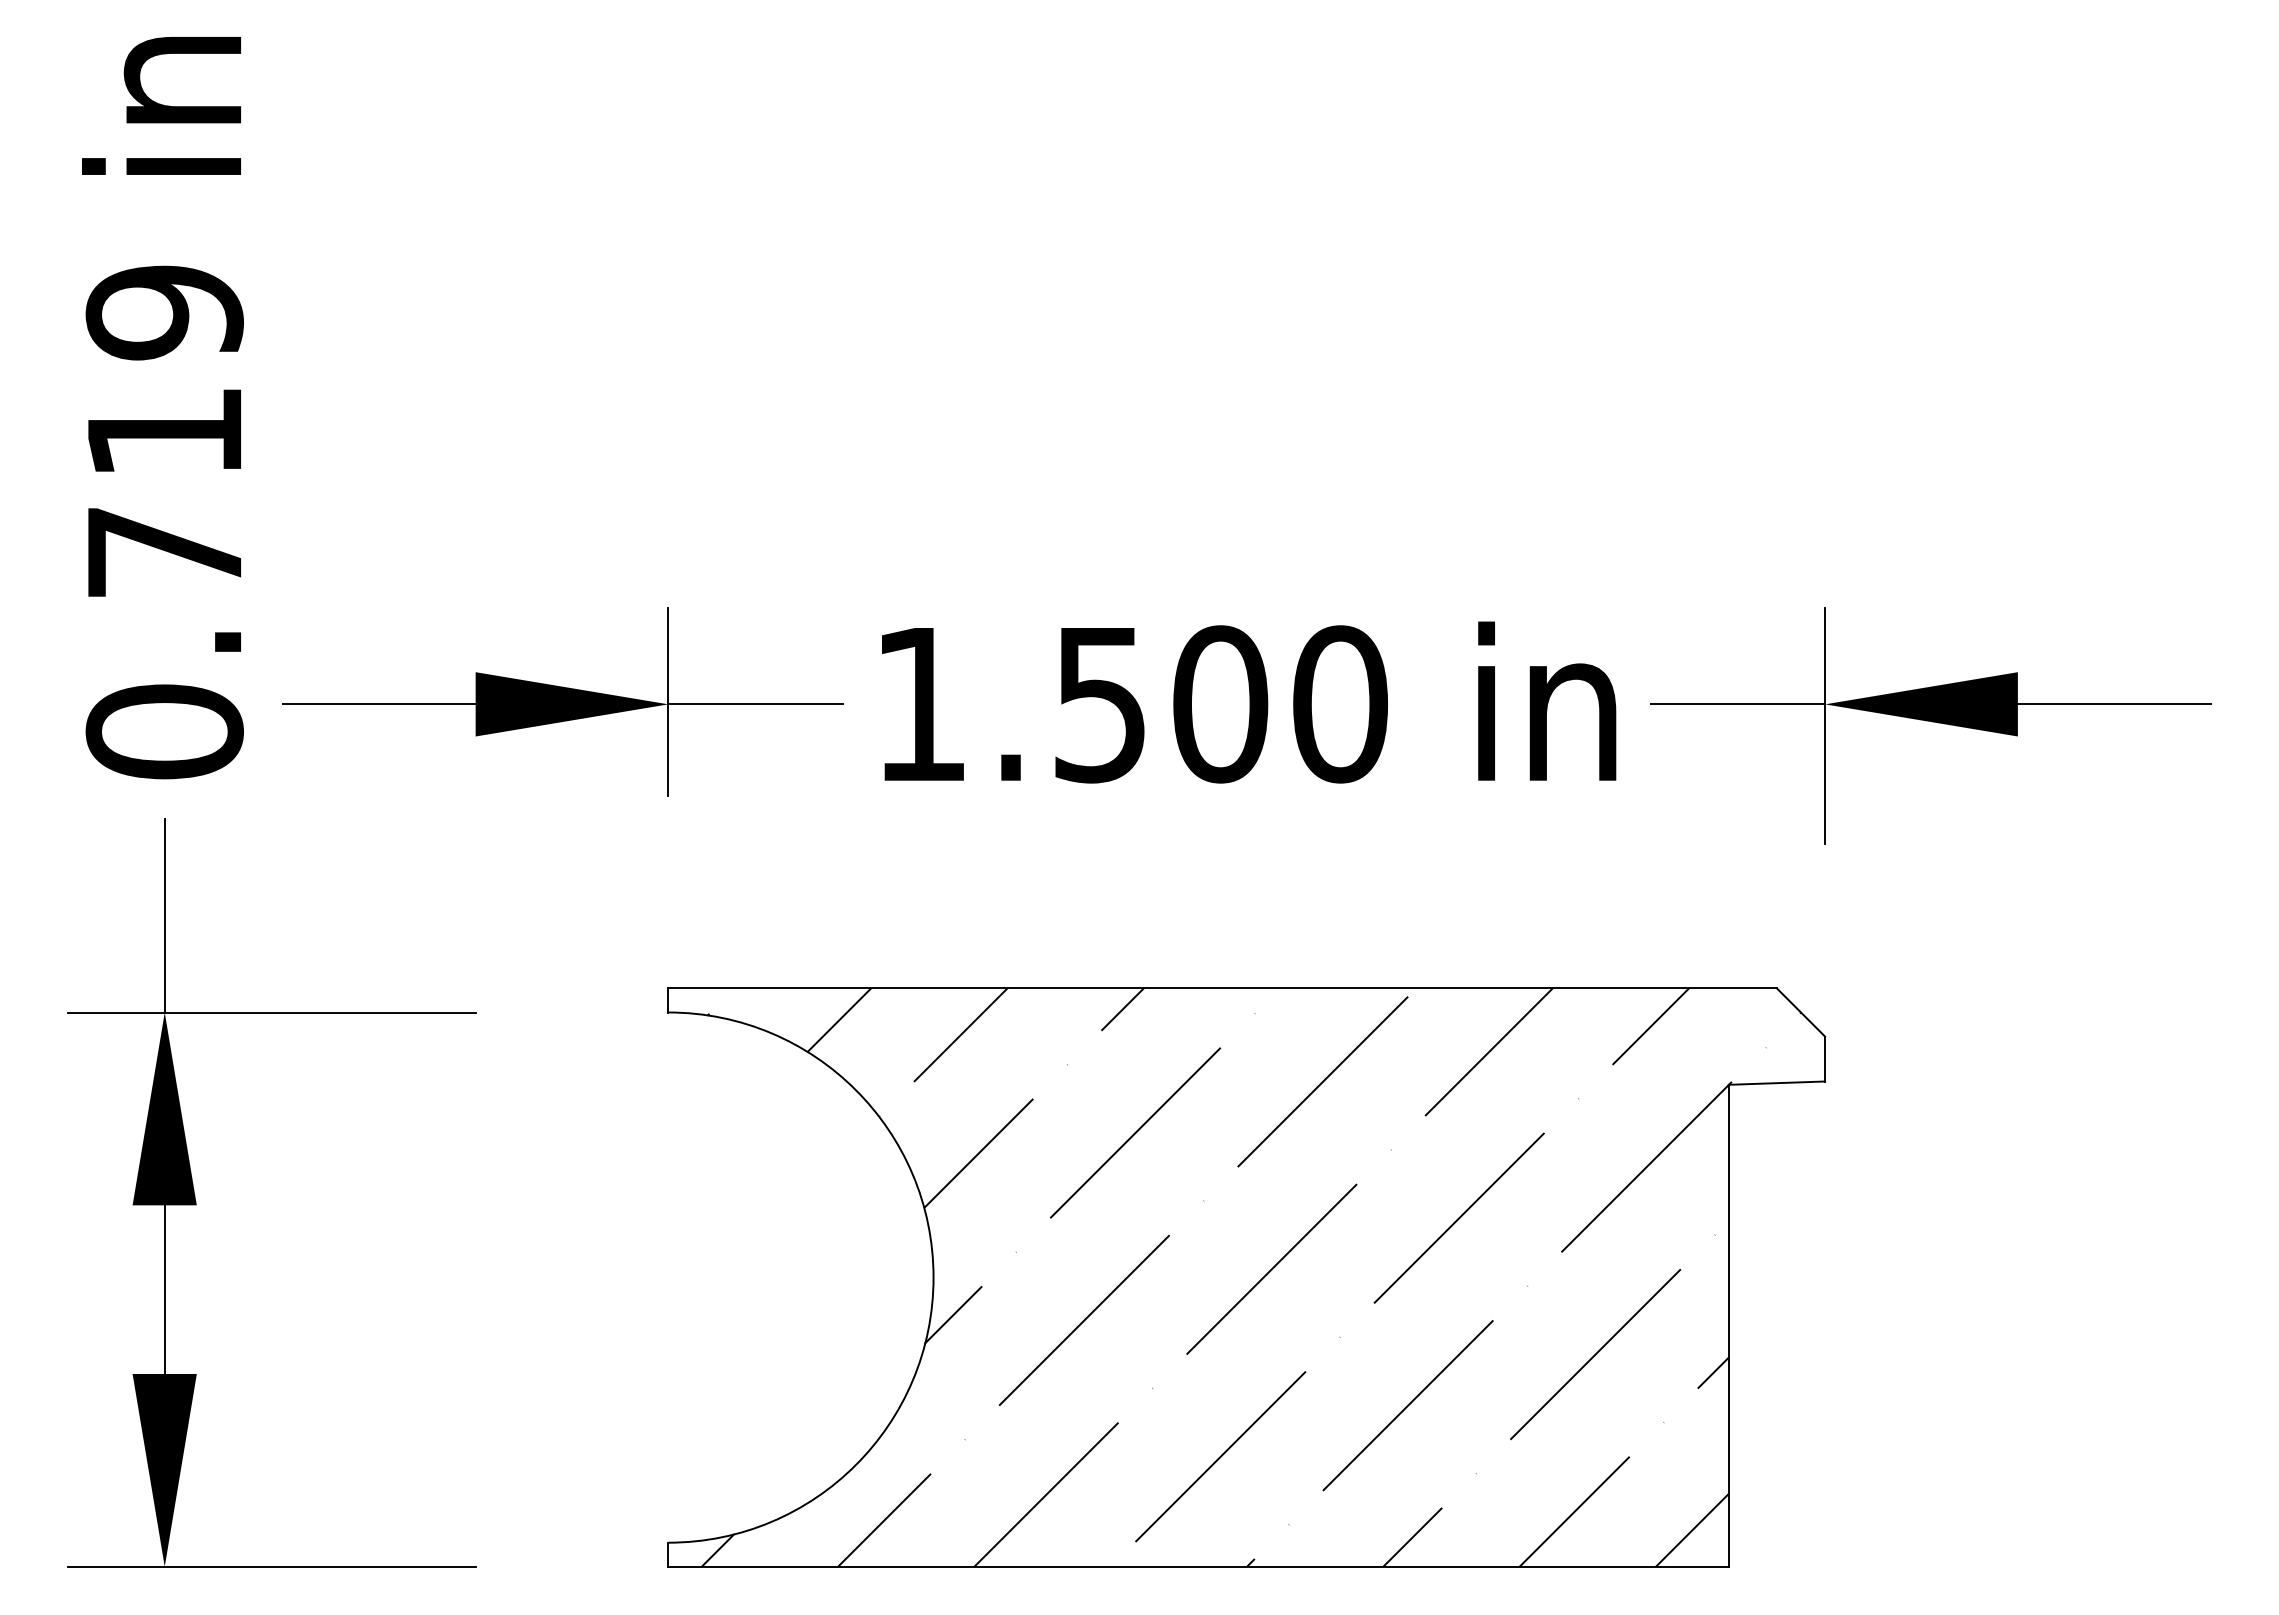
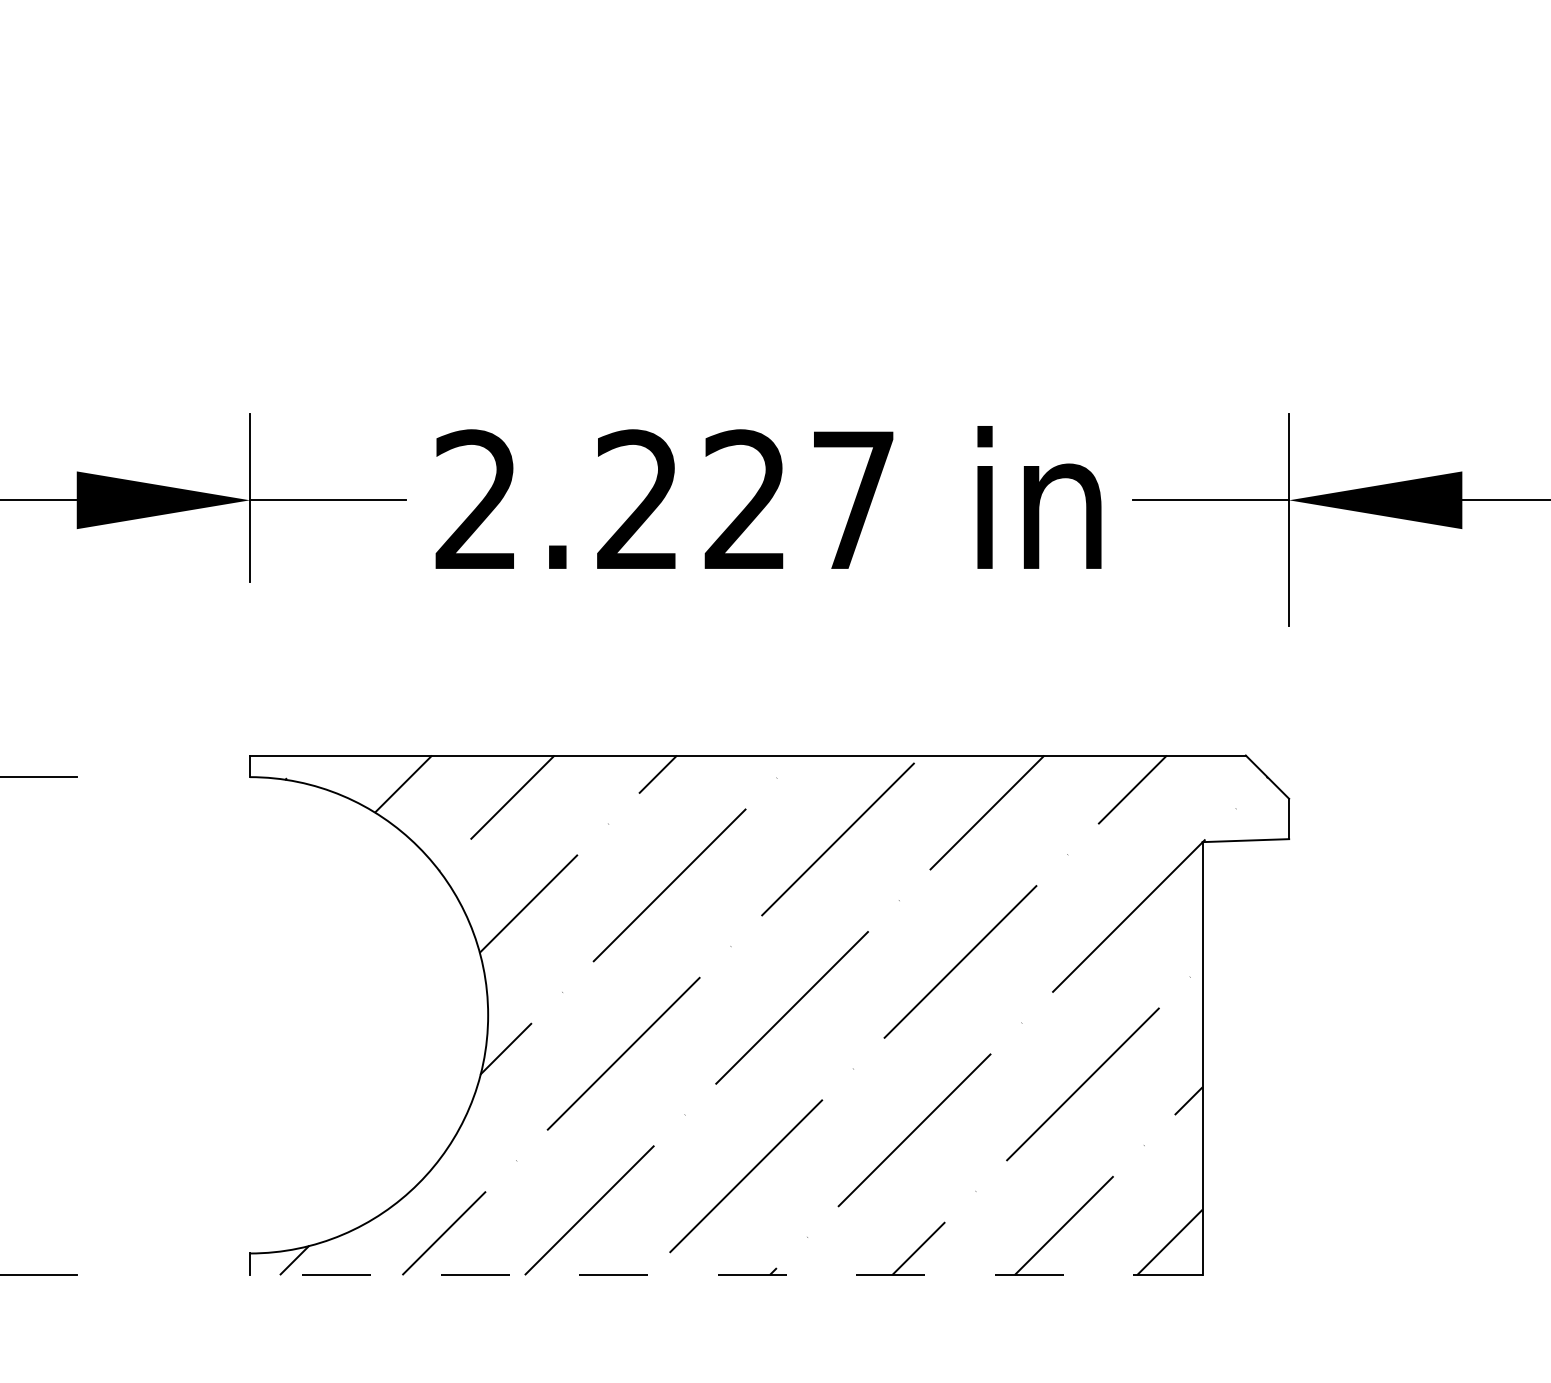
text: (1131, 704) -> (666, 500), 1.500 -> 2.227
line: (1198, 1566) -> (726, 1274), solid -> dashed

